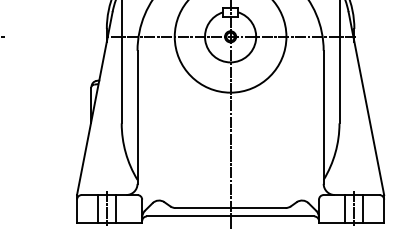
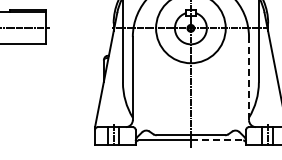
line: (324, 117) -> (249, 78), solid -> dashed
line: (273, 216) -> (217, 140), solid -> dashed

